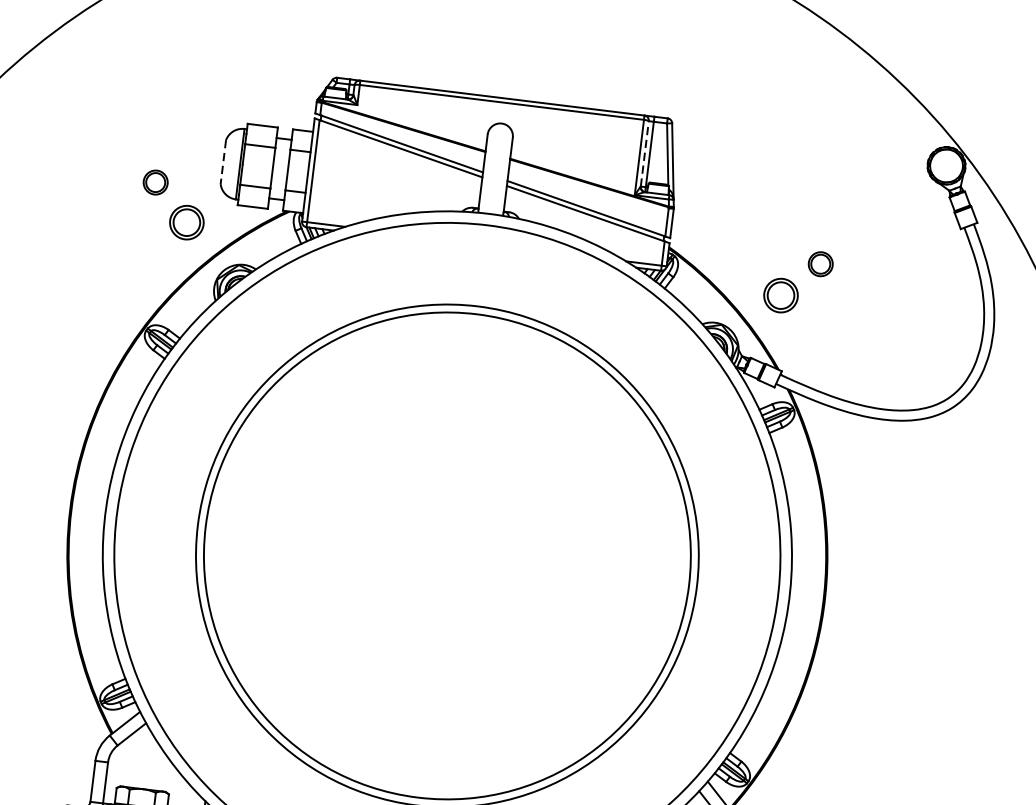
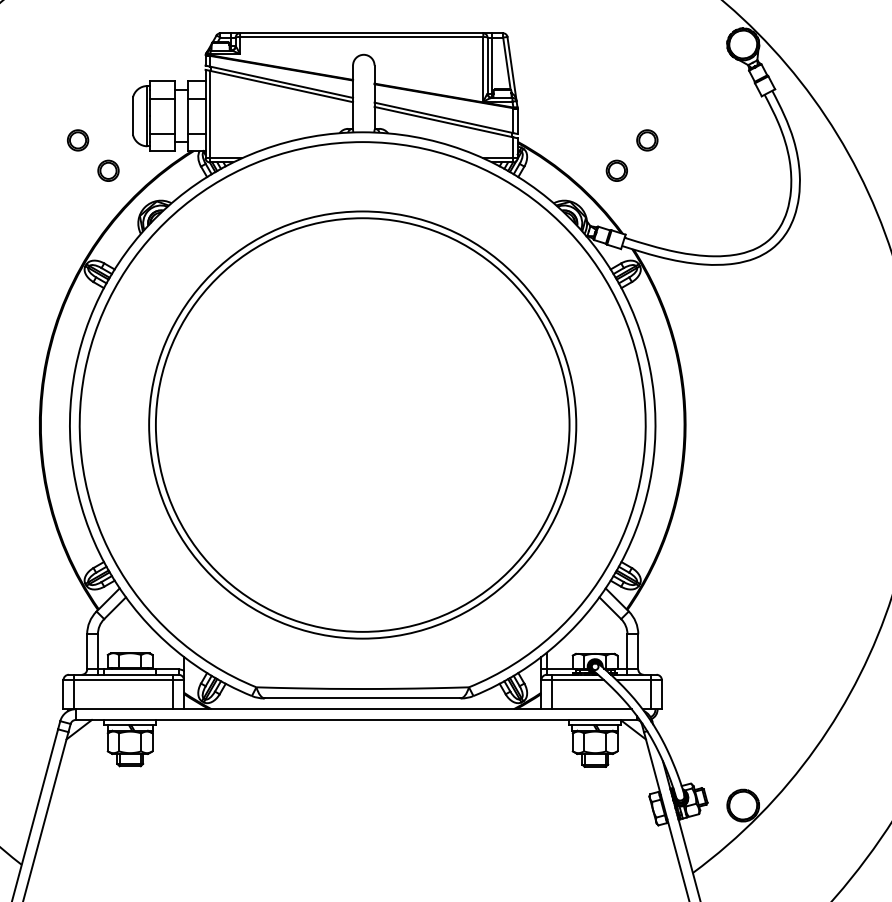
line: (644, 153) -> (487, 65), dashed -> solid
line: (223, 162) -> (133, 116), dashed -> solid
part: (186, 222) -> (108, 170), size x0.71
part: (780, 294) -> (616, 170), size x0.71

